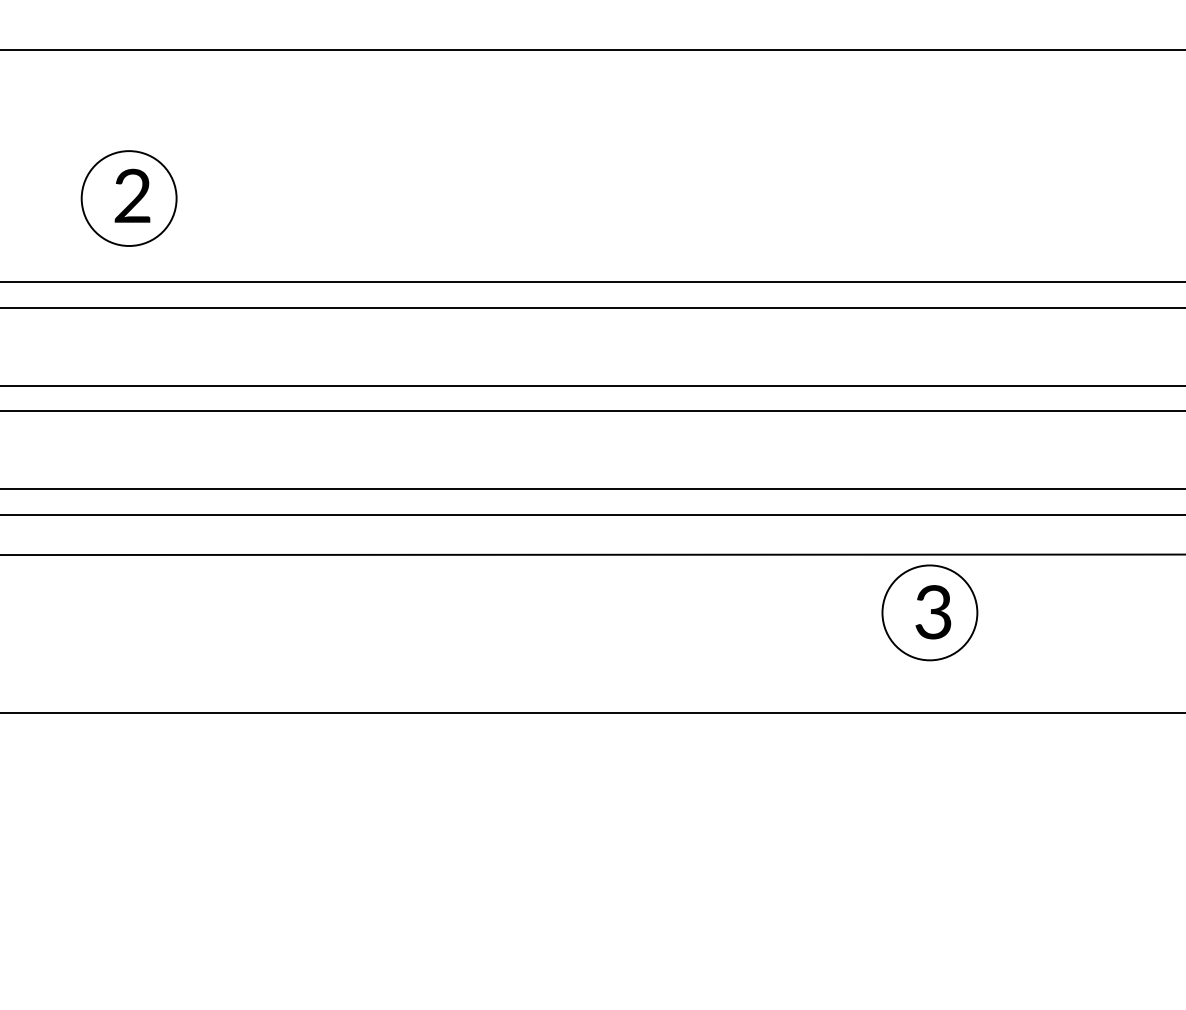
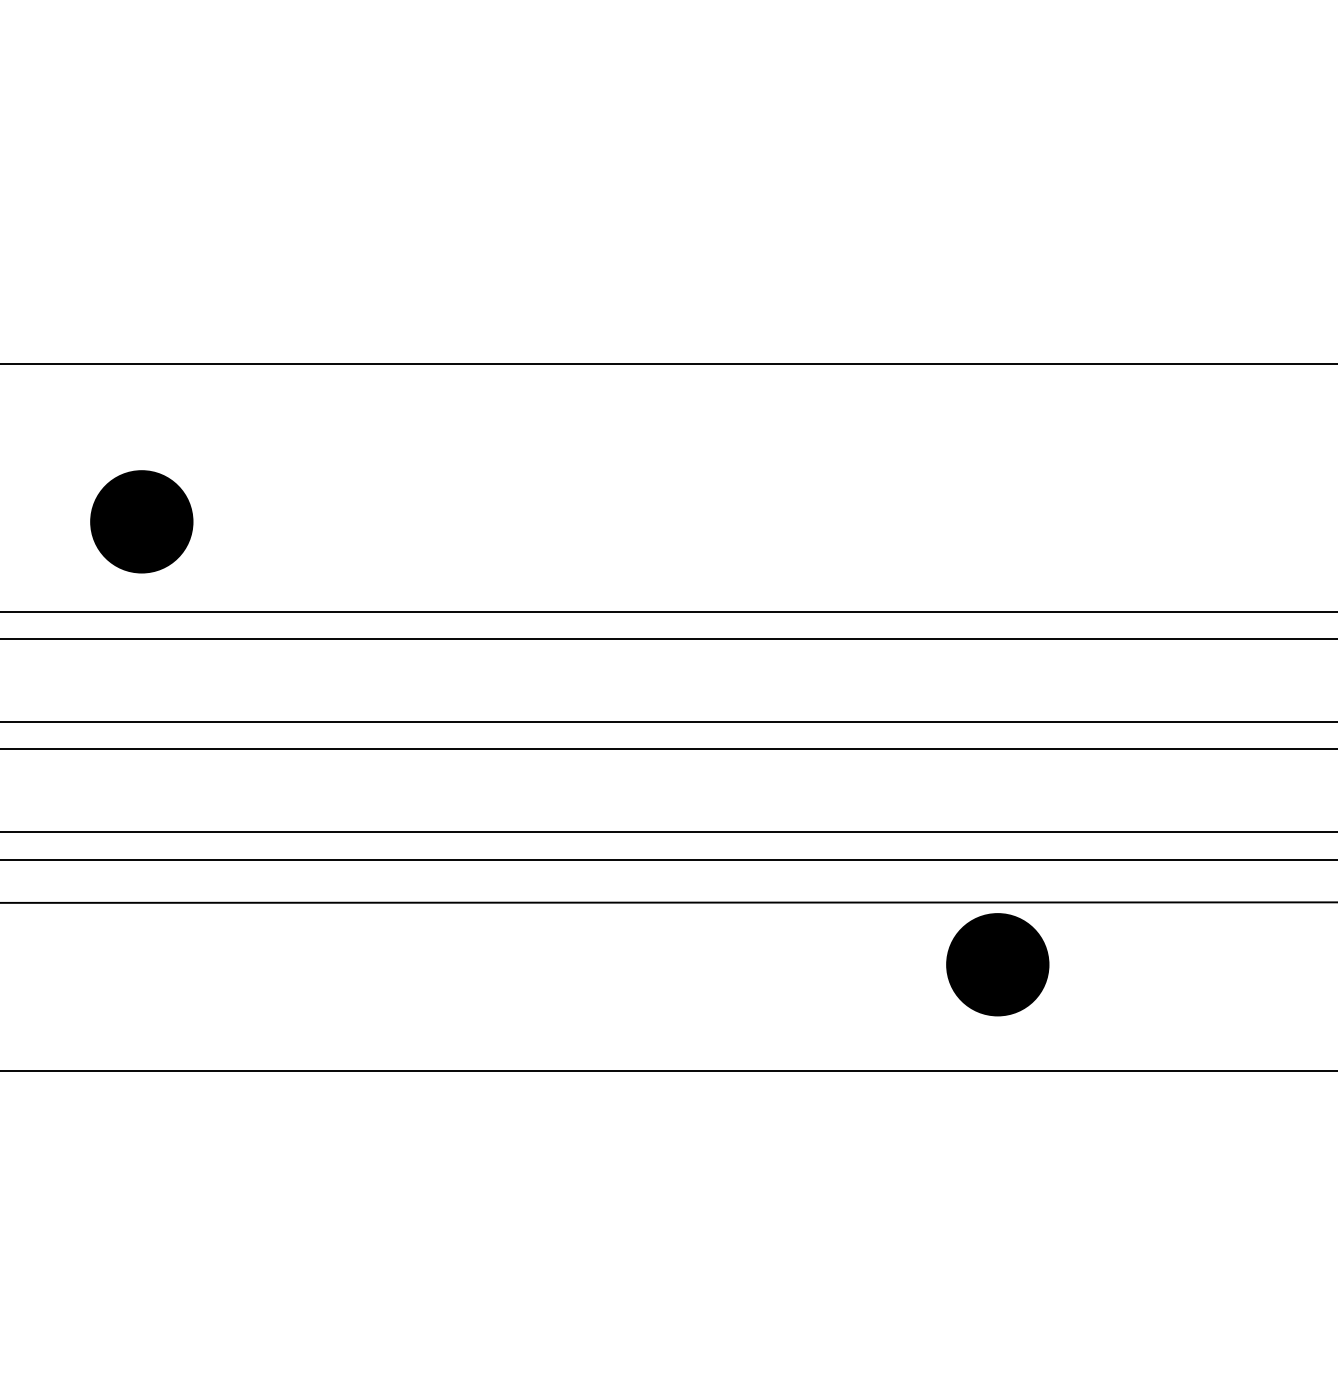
fill: (128, 198) -> (141, 521), added
fill: (929, 612) -> (997, 964), added

